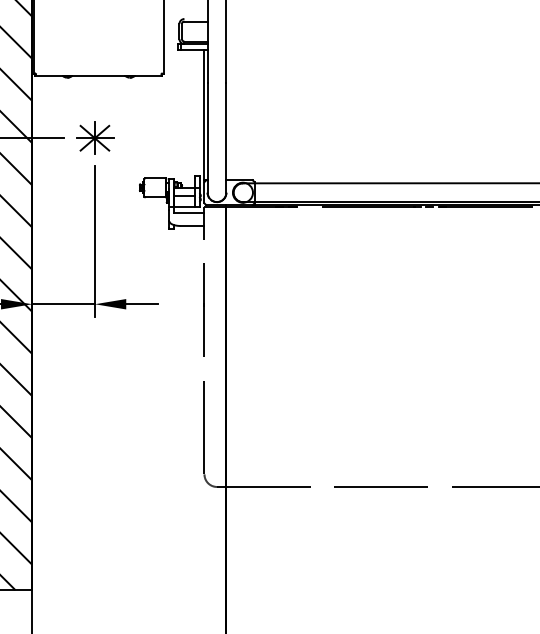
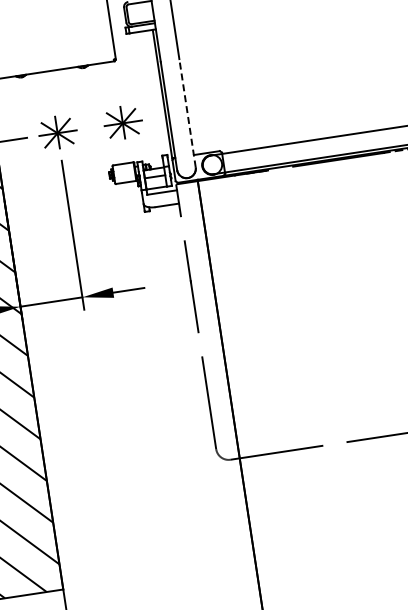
part: (161, 137) -> (123, 122), added
line: (226, 137) -> (187, 112), solid -> dashed

